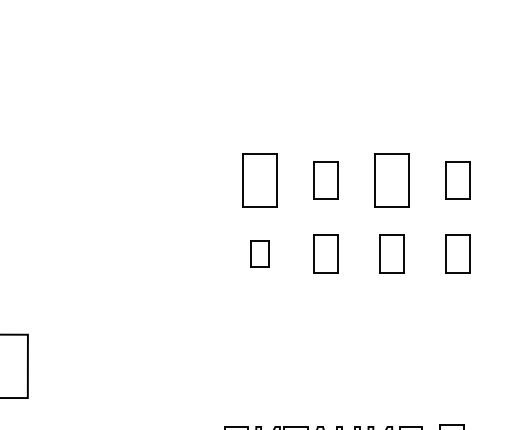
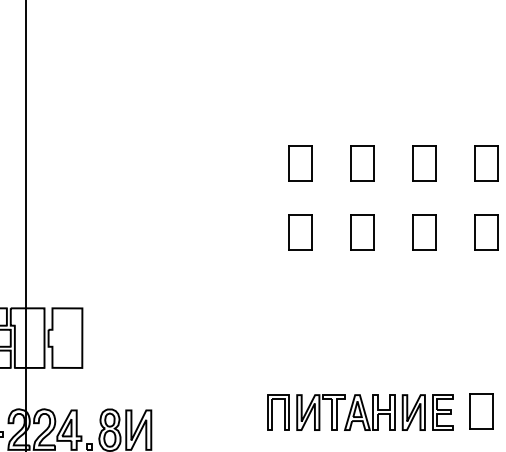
part: (259, 180) -> (300, 163), size x0.71
part: (391, 180) -> (424, 163), size x0.71
part: (259, 254) -> (300, 232), size x1.43

